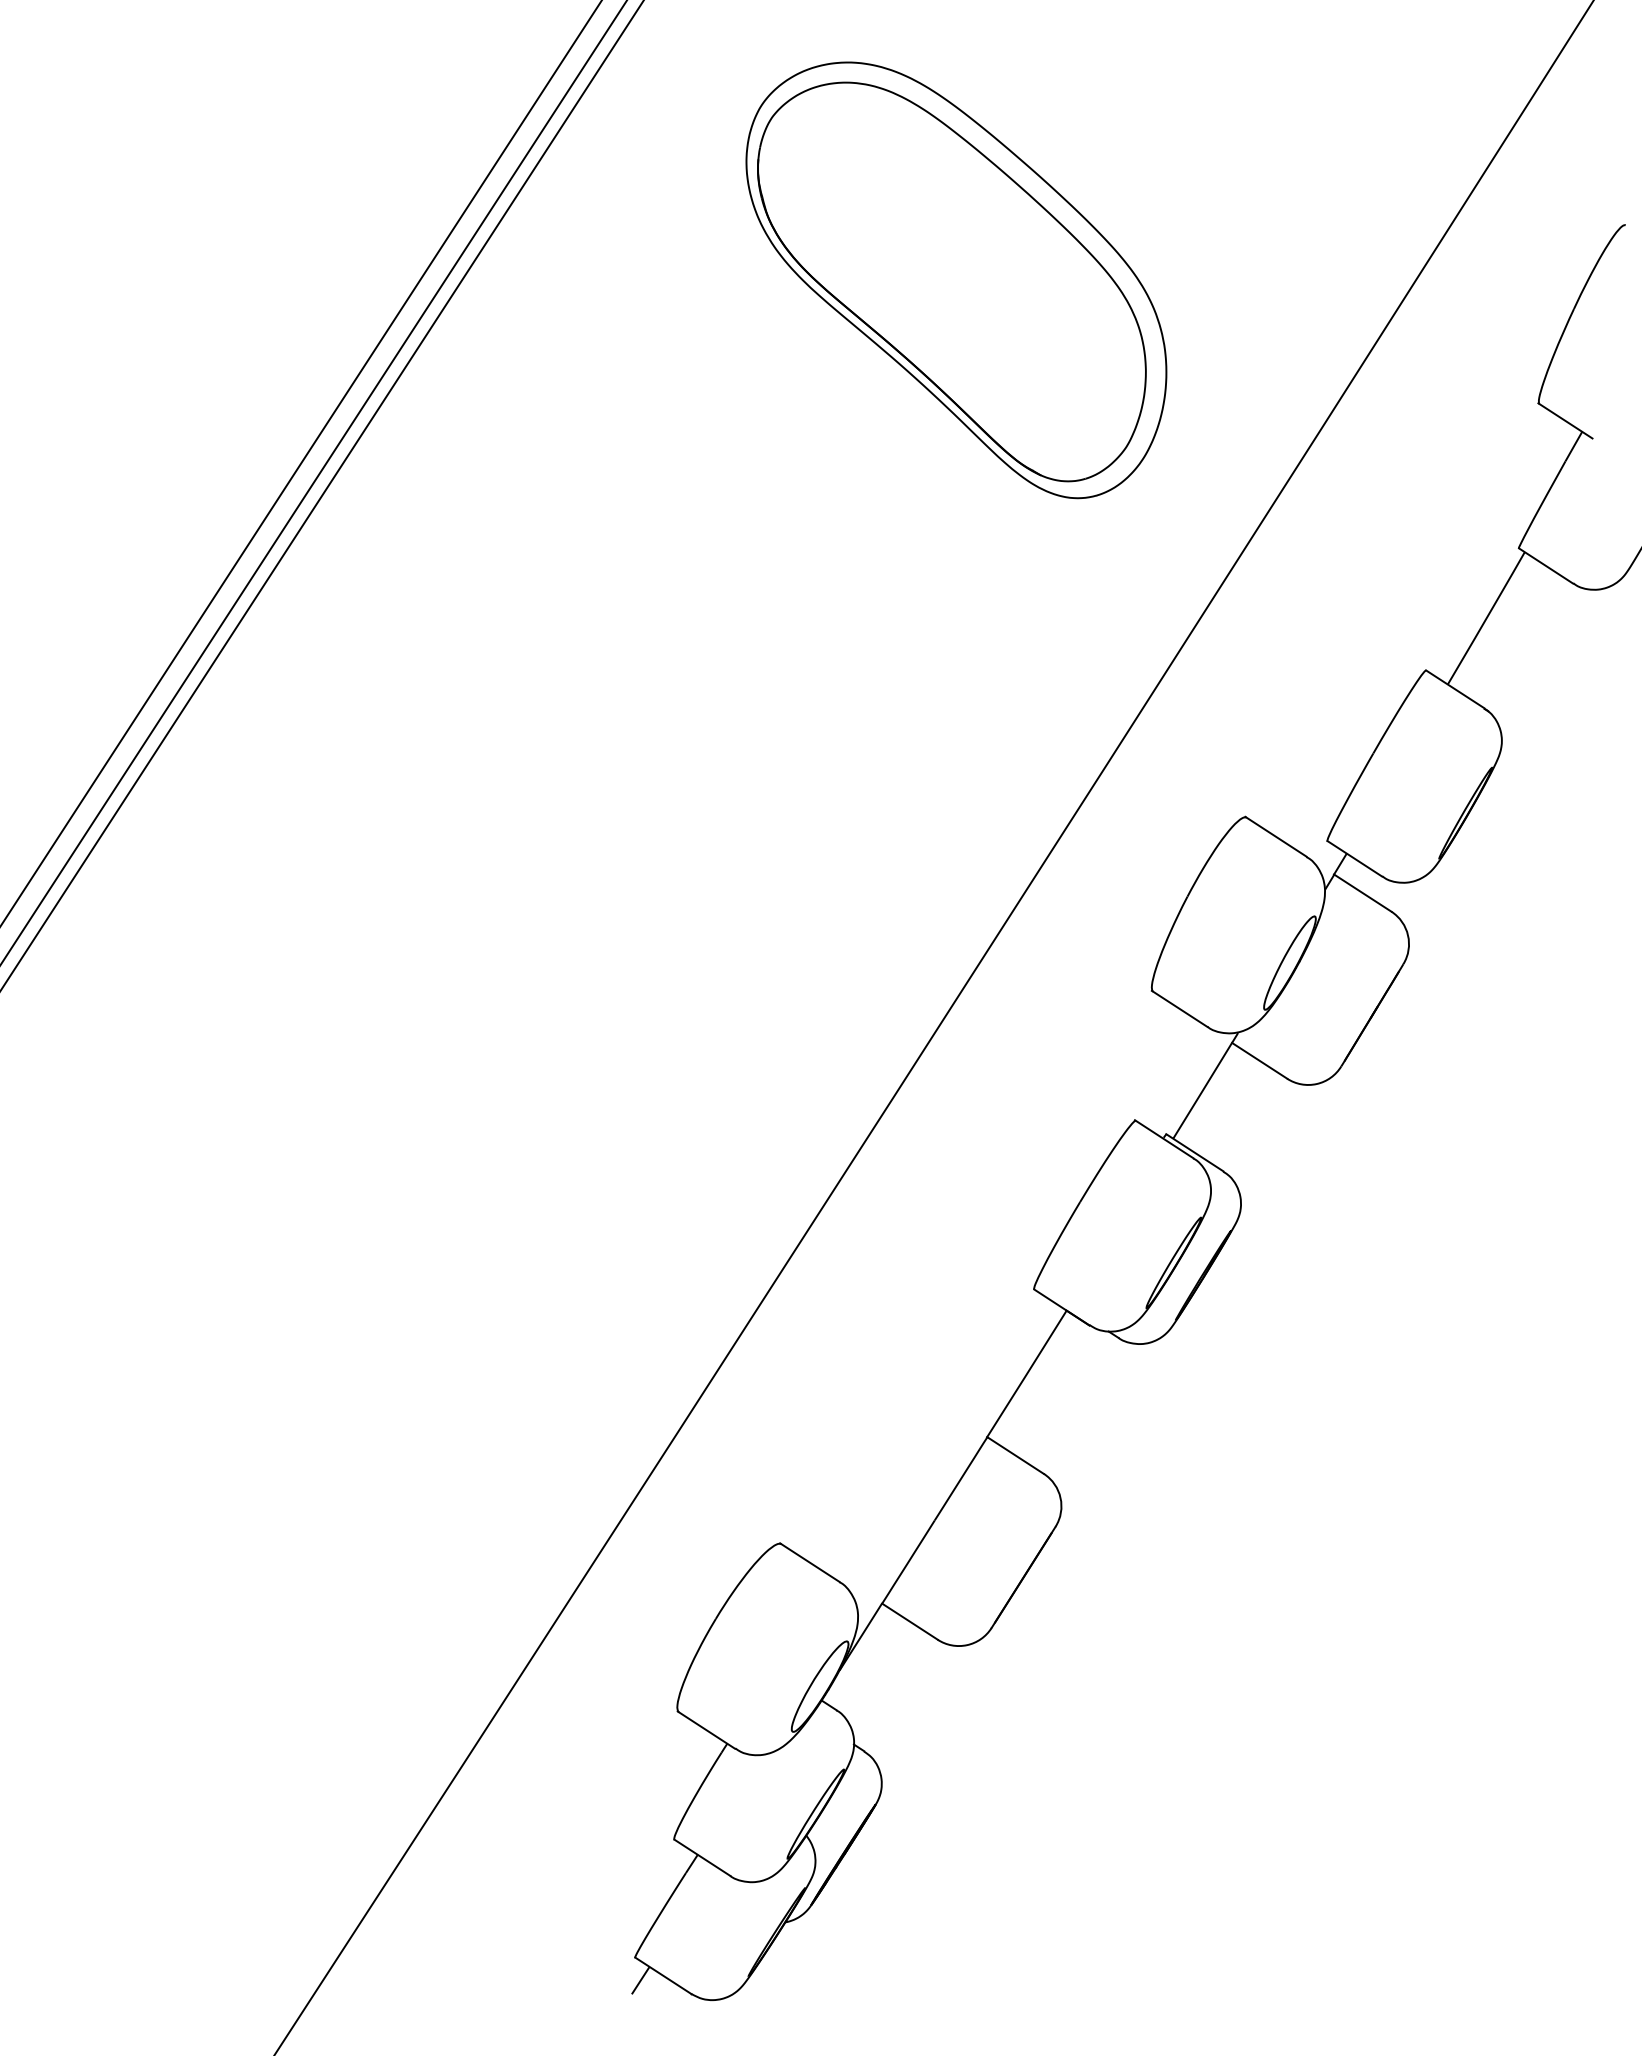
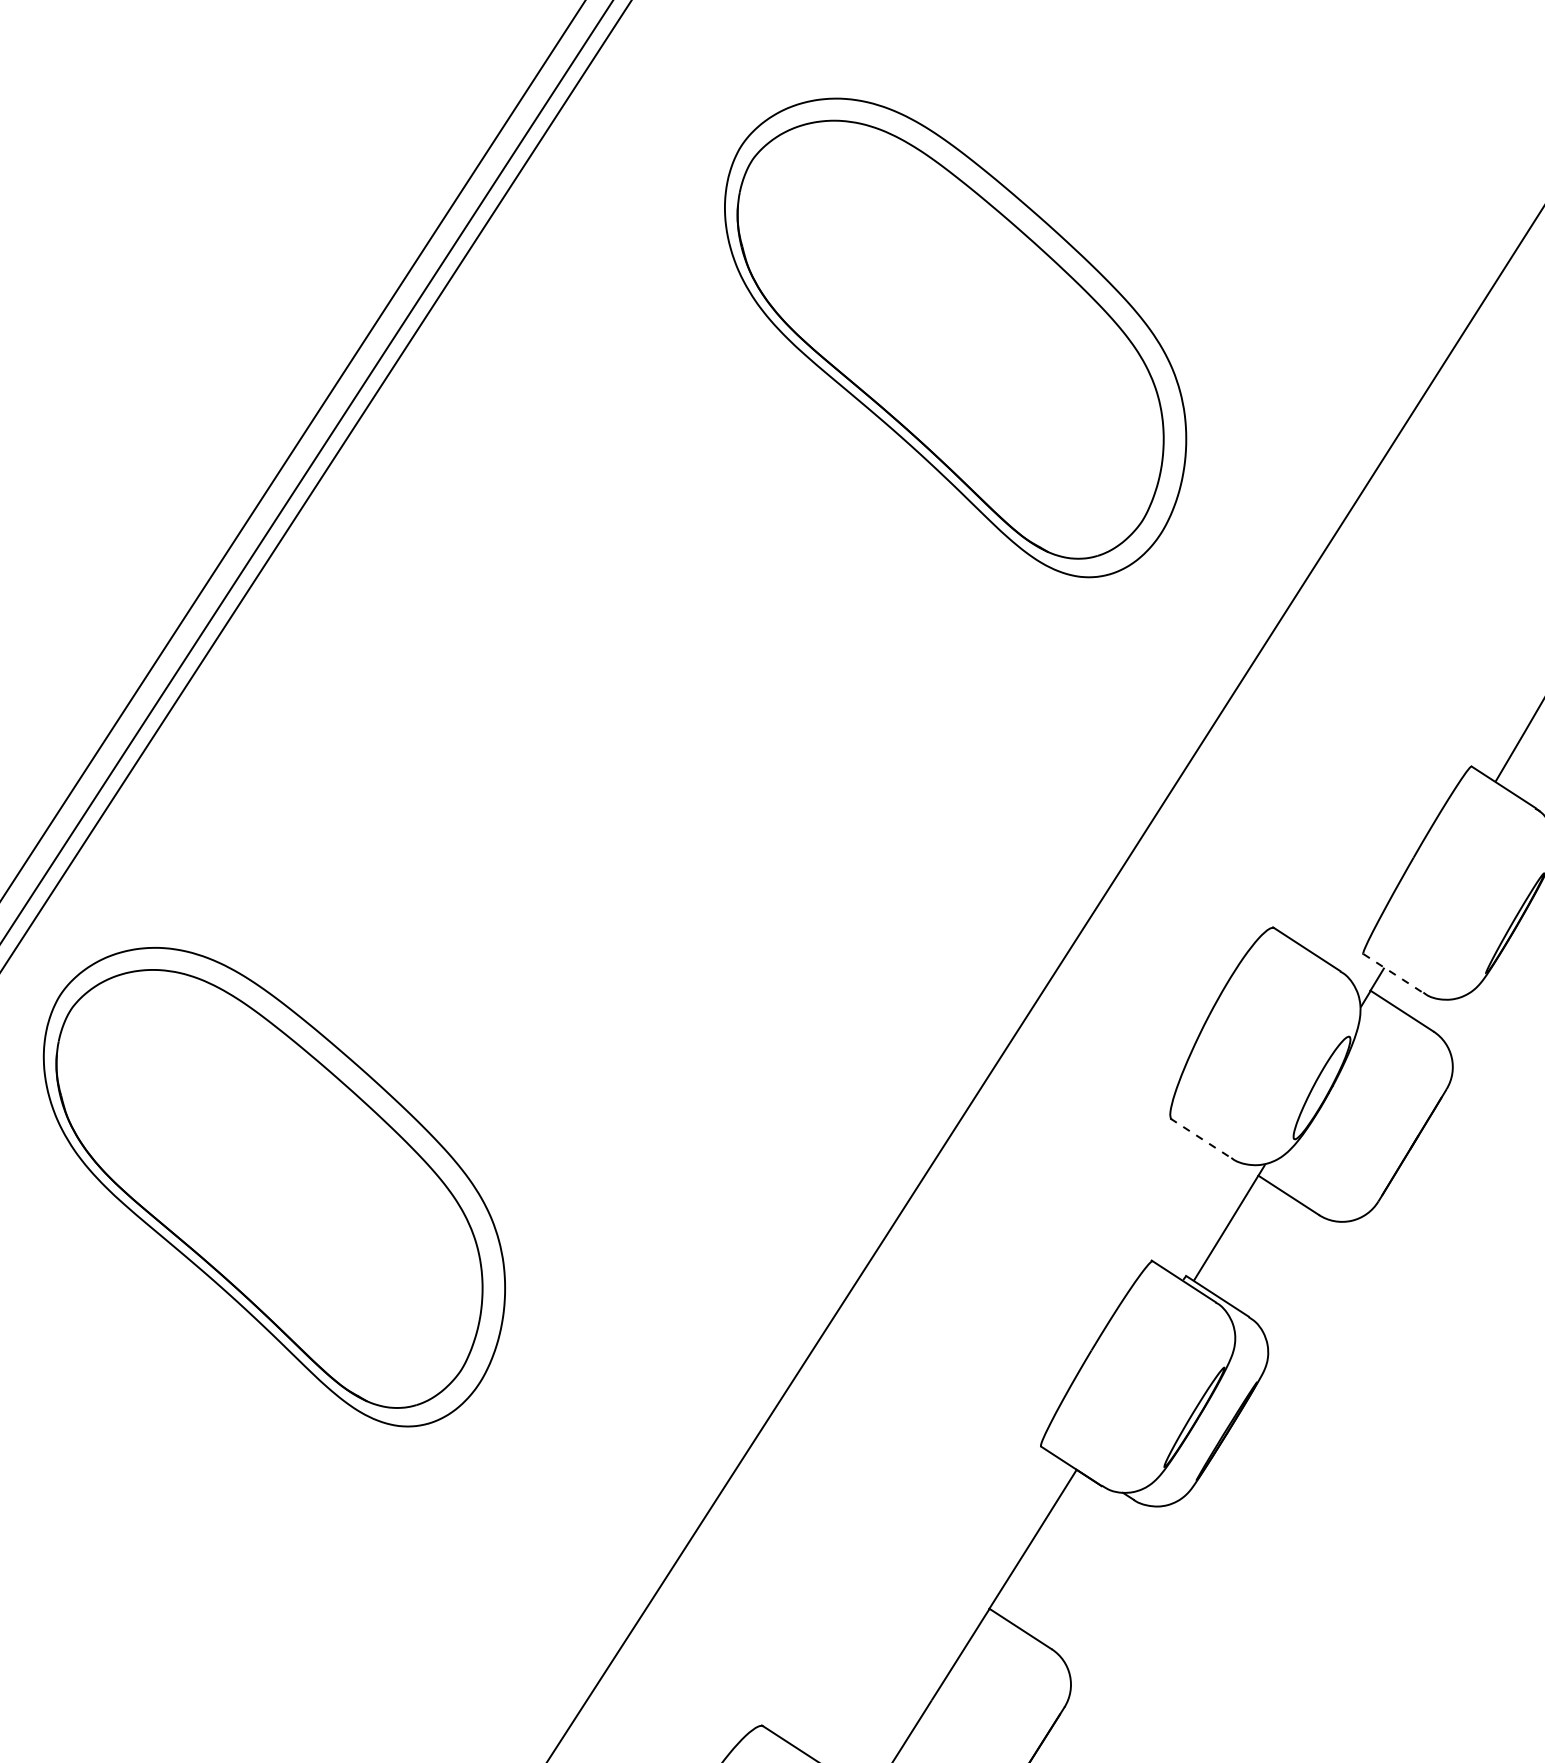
line: (1354, 858) -> (1392, 973), solid -> dashed
line: (1180, 1009) -> (1201, 1138), solid -> dashed
part: (336, 1053) -> (274, 1187), added

